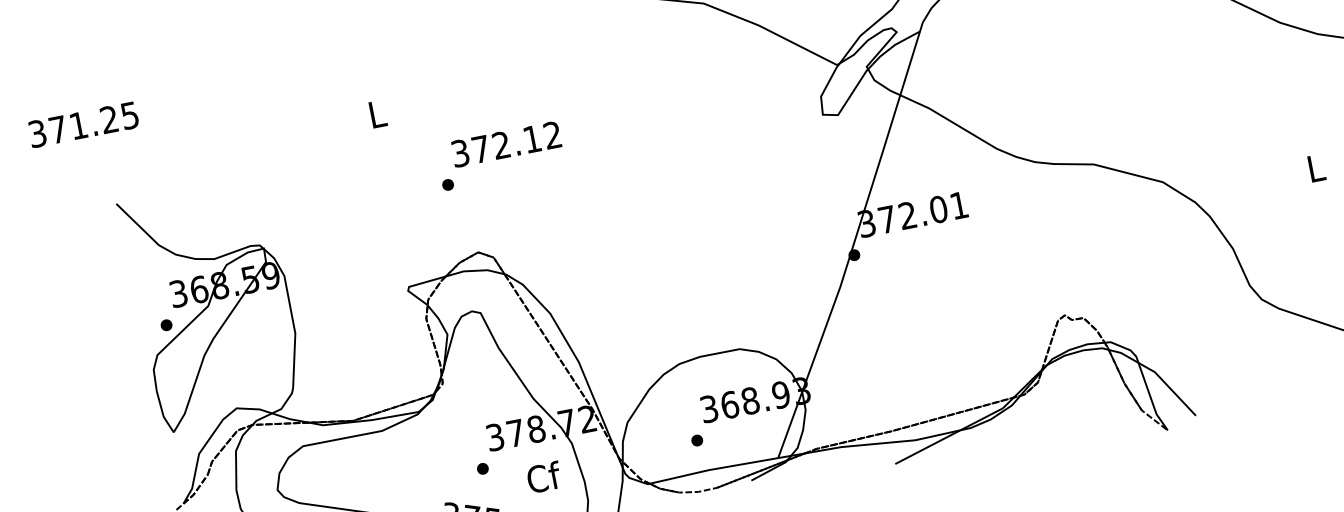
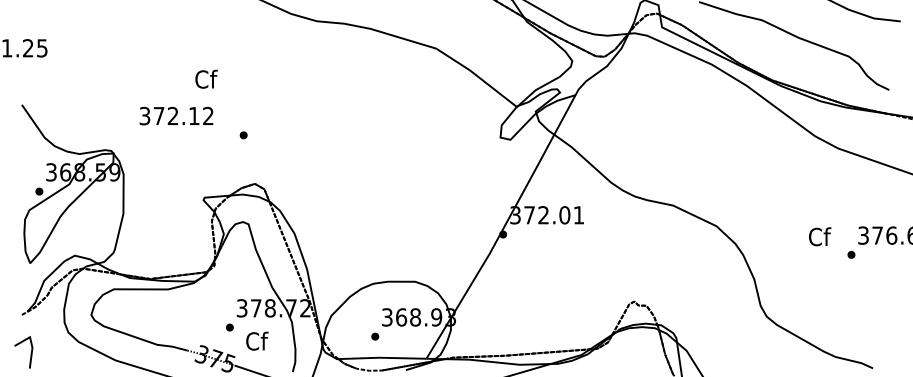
text: (377, 112) -> (206, 78), L -> Cf
text: (506, 143) -> (176, 115), moved
text: (1317, 167) -> (820, 236), L -> Cf
text: (544, 476) -> (257, 340), moved

